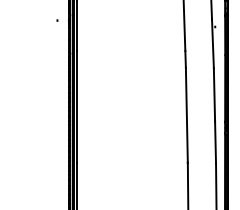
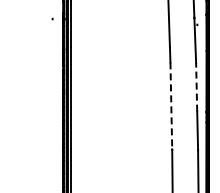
line: (214, 94) -> (196, 86), solid -> dashed
line: (187, 114) -> (171, 105), solid -> dashed

